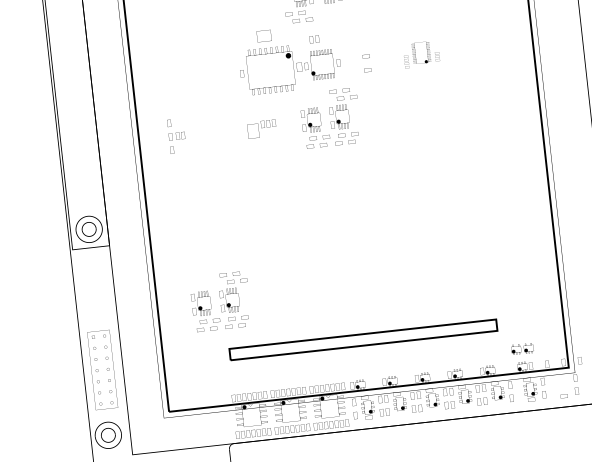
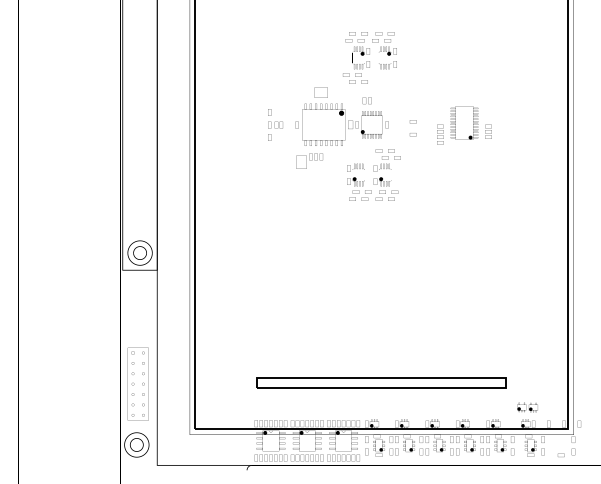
part: (421, 54) -> (464, 125), size x1.67
part: (261, 128) -> (309, 160), moved
part: (176, 135) -> (275, 124), moved
part: (220, 301) -> (253, 332), removed

